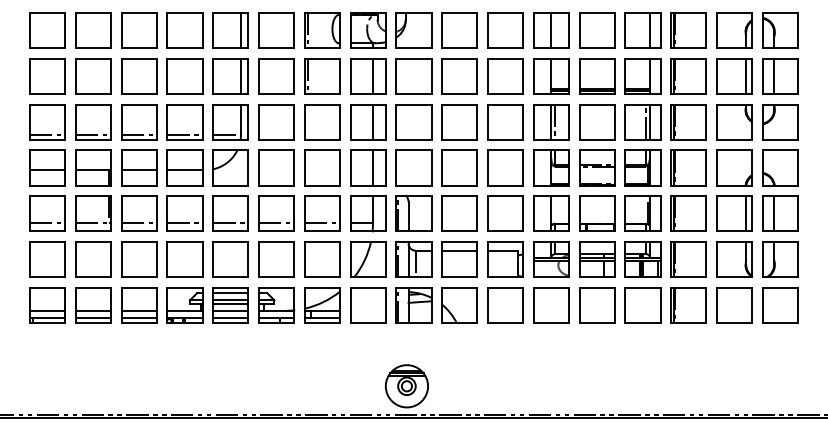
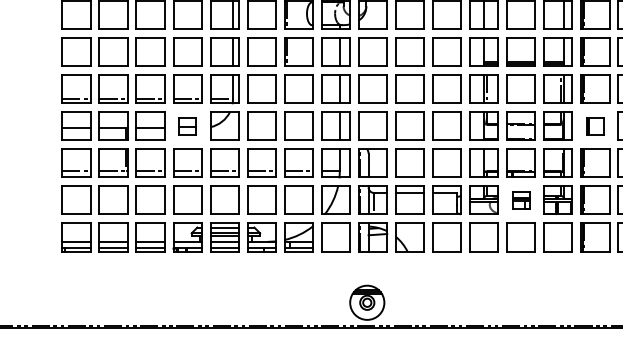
part: (184, 167) -> (187, 125), size x0.6
part: (688, 167) -> (595, 125), size x0.6
part: (597, 259) -> (521, 200), size x0.6

